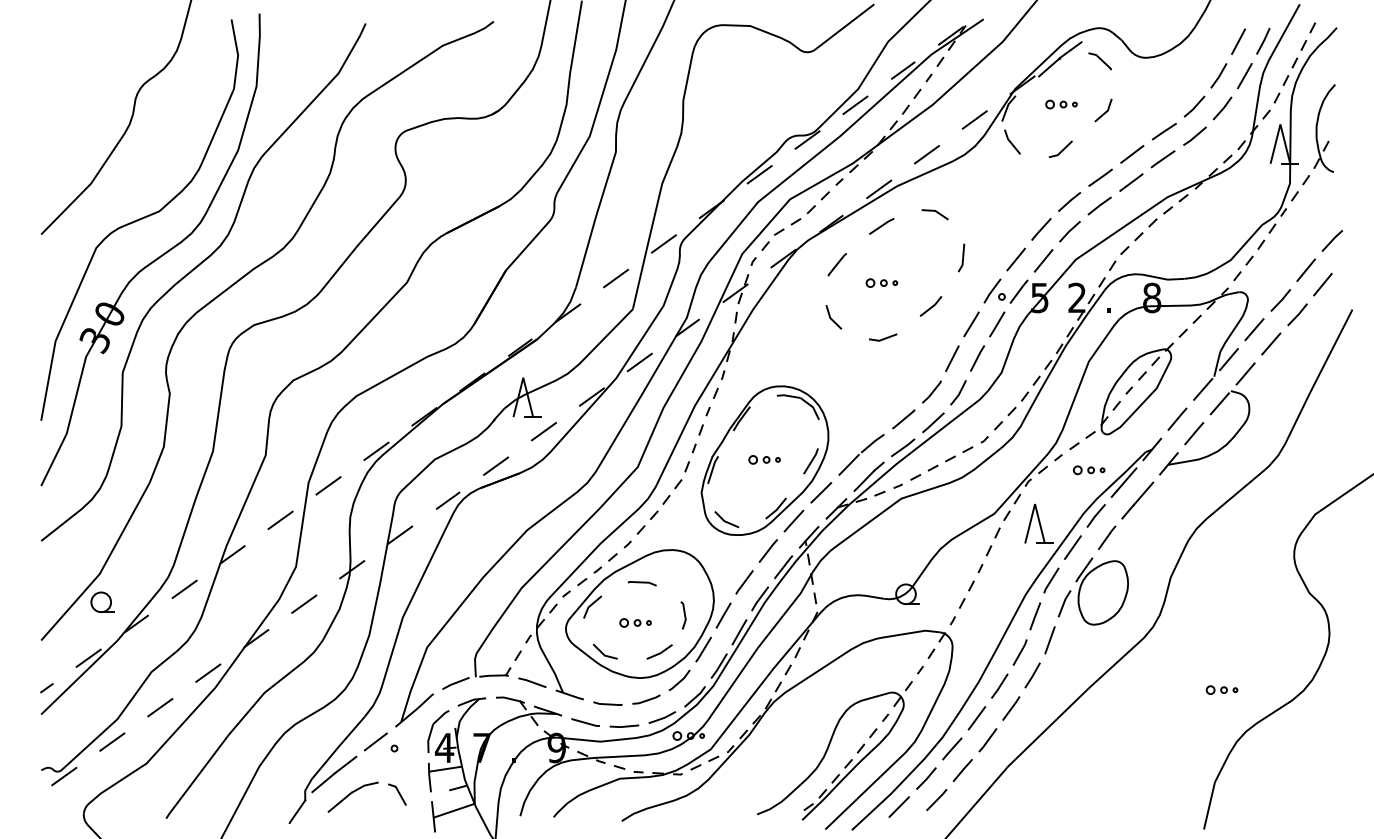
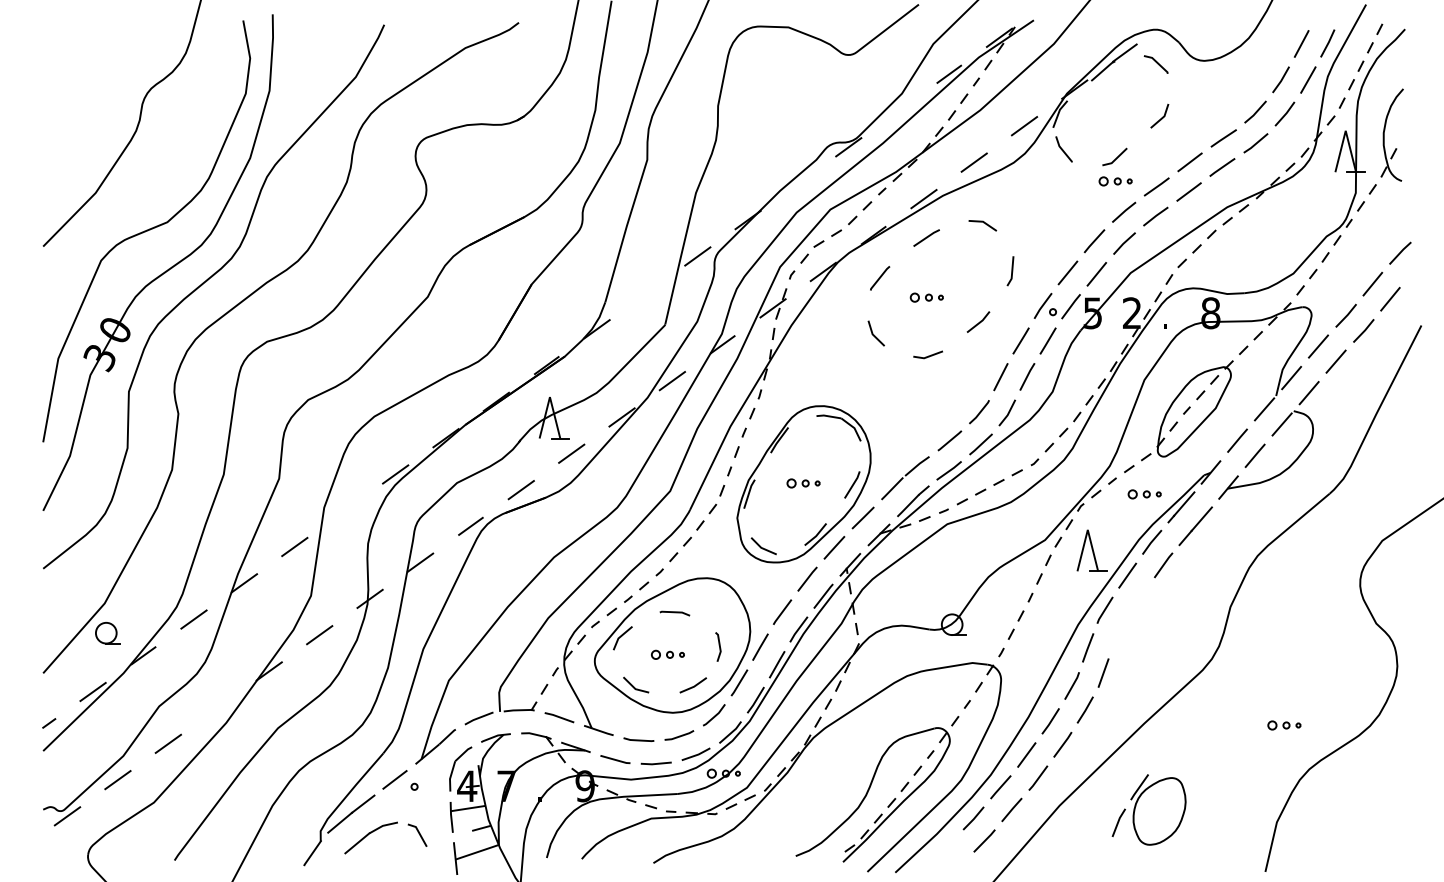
part: (1061, 104) -> (1115, 181), moved
line: (855, 105) -> (899, 110), removed
line: (759, 174) -> (798, 183), removed
line: (616, 278) -> (647, 292), removed
line: (328, 485) -> (345, 510), removed
part: (1092, 591) -> (1148, 809), moved
line: (208, 672) -> (219, 706), removed
line: (898, 806) -> (944, 847), removed

